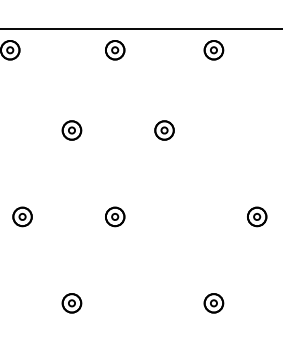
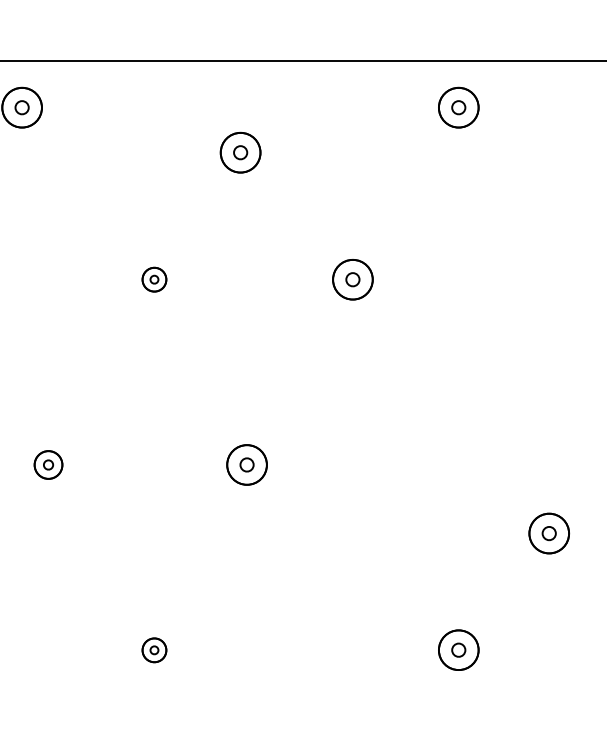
part: (115, 50) -> (241, 153), moved
part: (71, 130) -> (153, 279), size x0.6
part: (22, 216) -> (48, 464), size x0.7
part: (257, 216) -> (550, 532), moved
part: (71, 303) -> (153, 650), size x0.6

